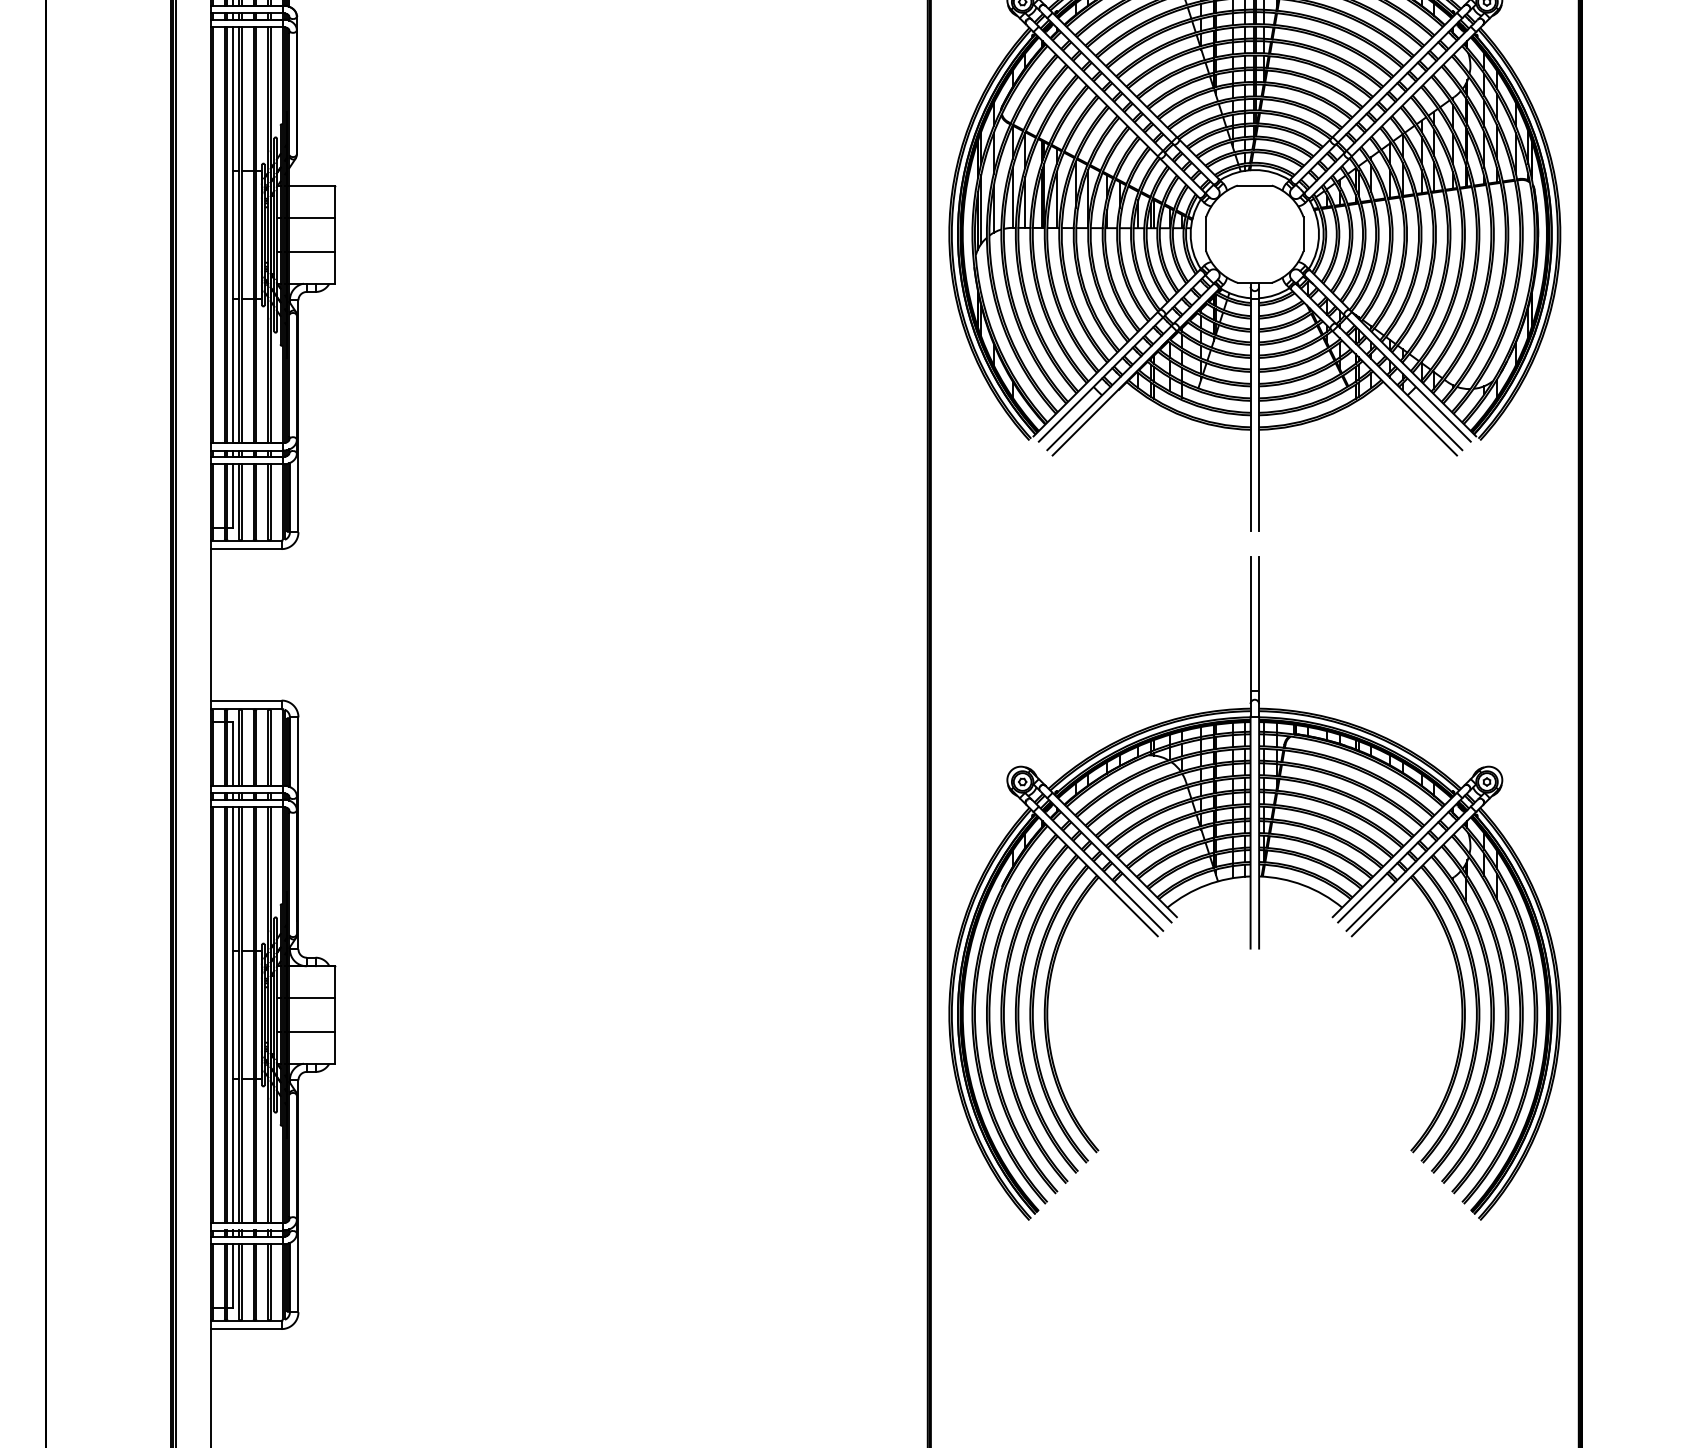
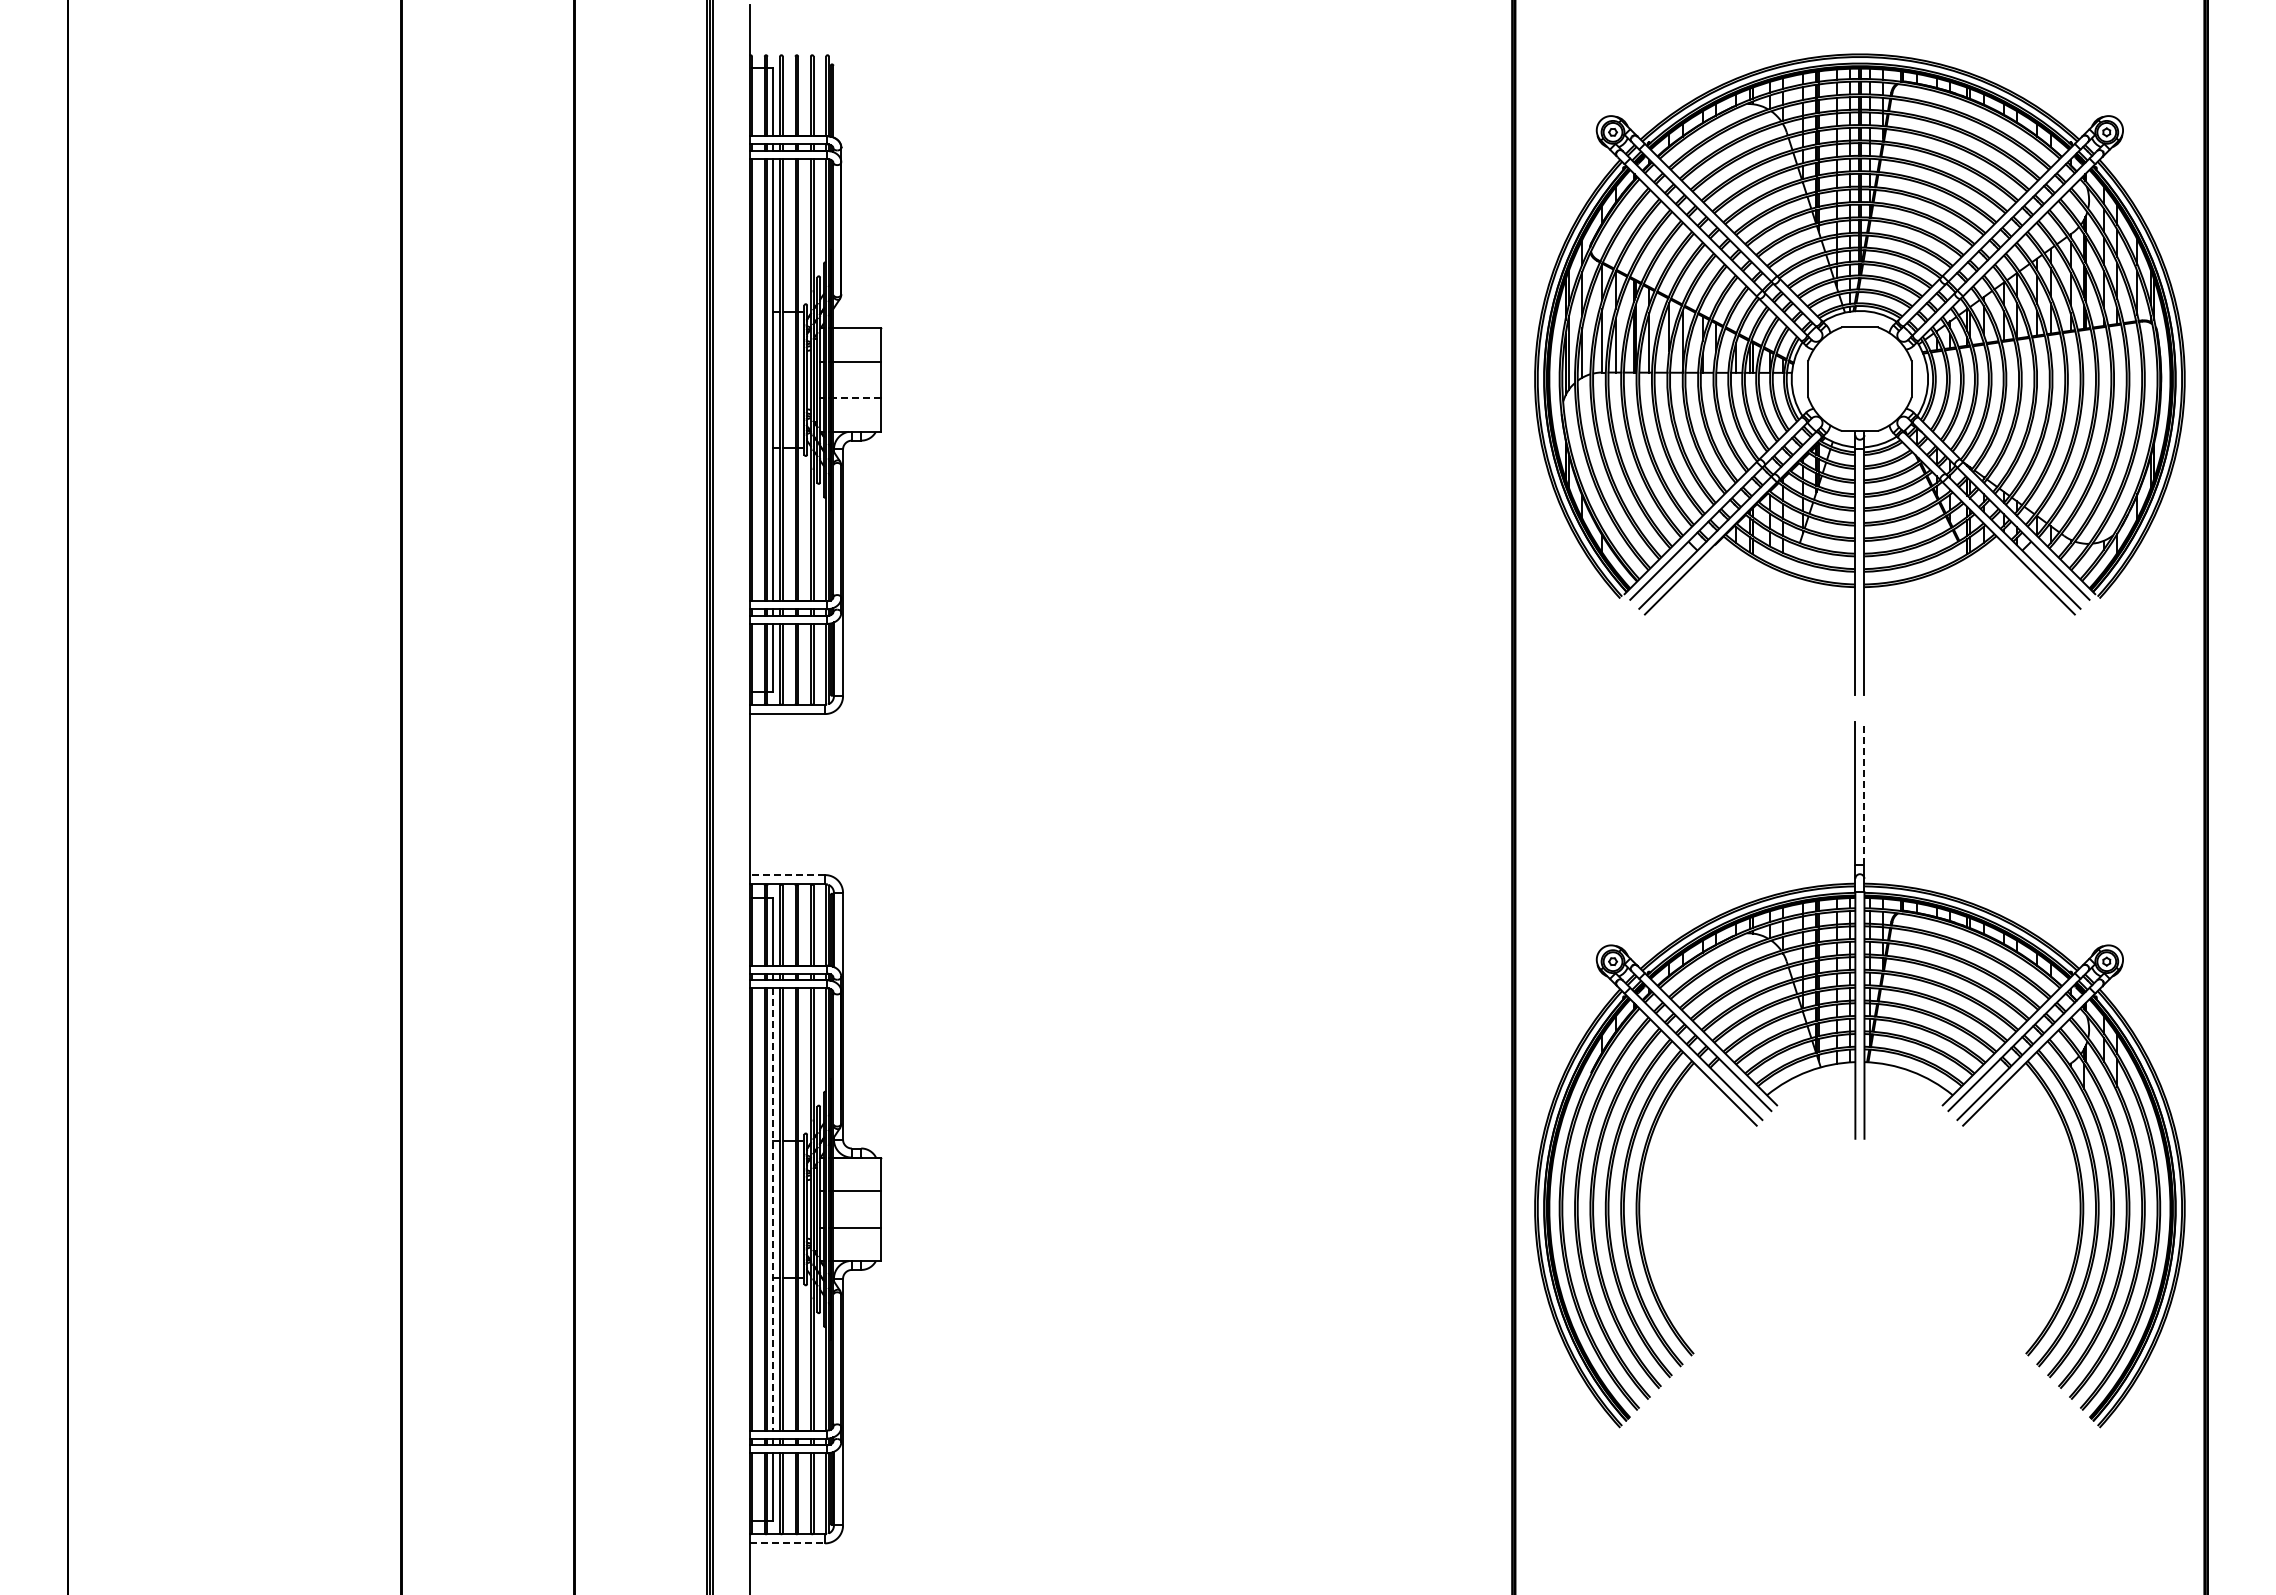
line: (311, 252) -> (856, 398), solid -> dashed
line: (1259, 623) -> (1864, 793), solid -> dashed
line: (246, 700) -> (787, 875), solid -> dashed
line: (233, 1015) -> (773, 1209), solid -> dashed
line: (246, 1329) -> (787, 1543), solid -> dashed

